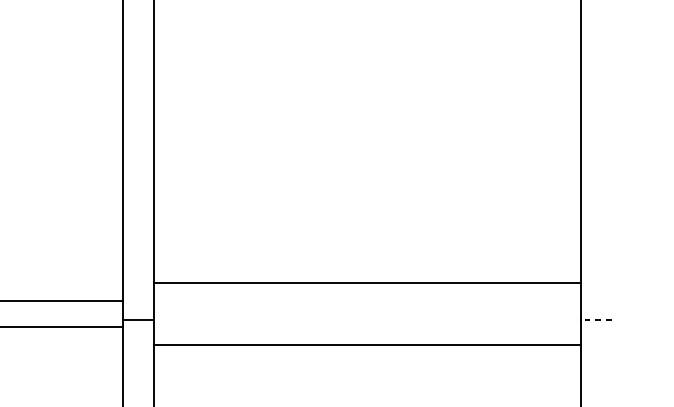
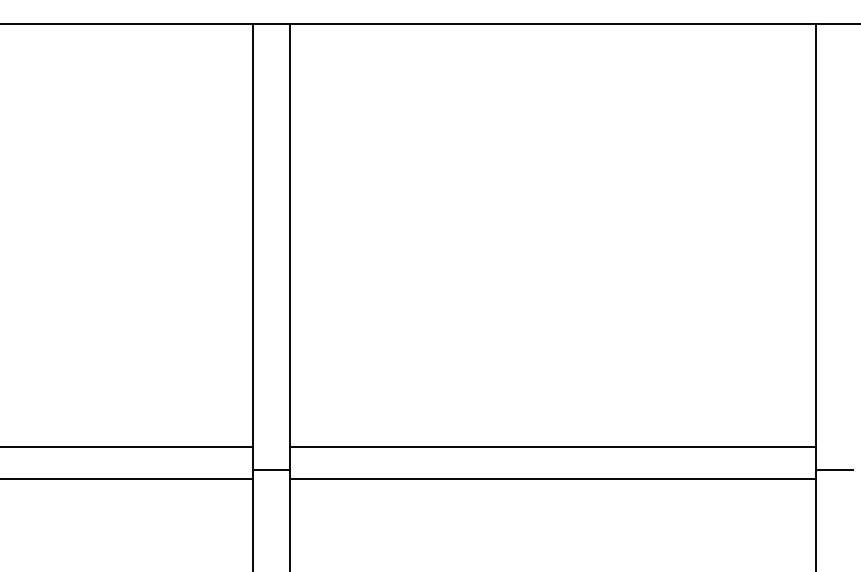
line: (367, 283) -> (552, 447), moved
line: (596, 319) -> (834, 469), dashed -> solid
line: (367, 344) -> (552, 478), moved

